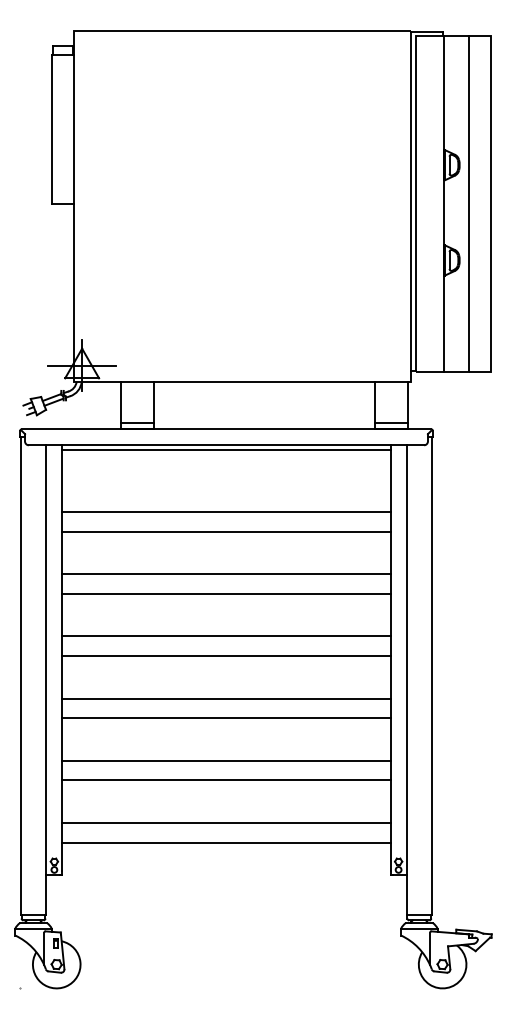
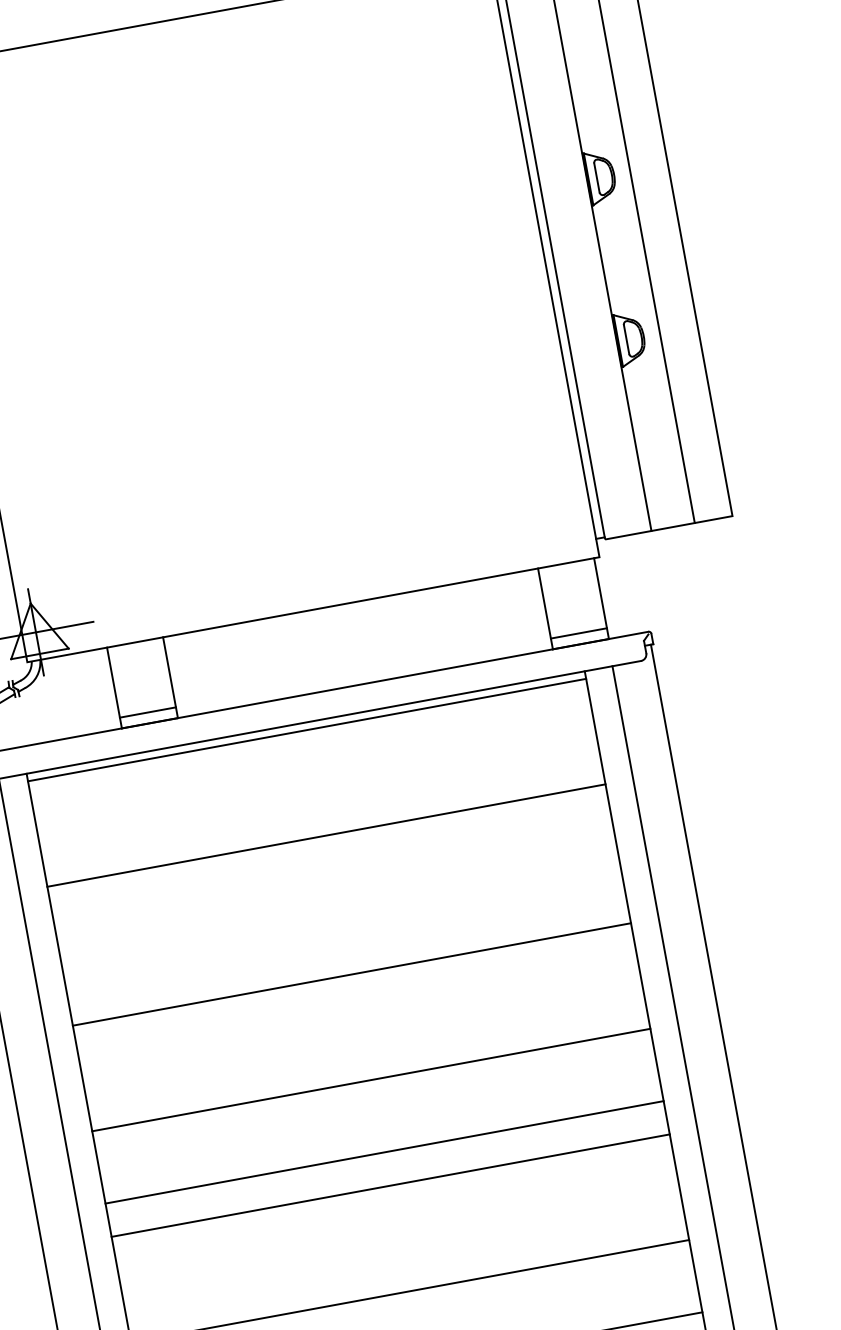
line: (226, 531) -> (332, 868), removed
line: (226, 574) -> (345, 941), removed
line: (226, 636) -> (365, 1046), removed
line: (226, 760) -> (403, 1257), removed

